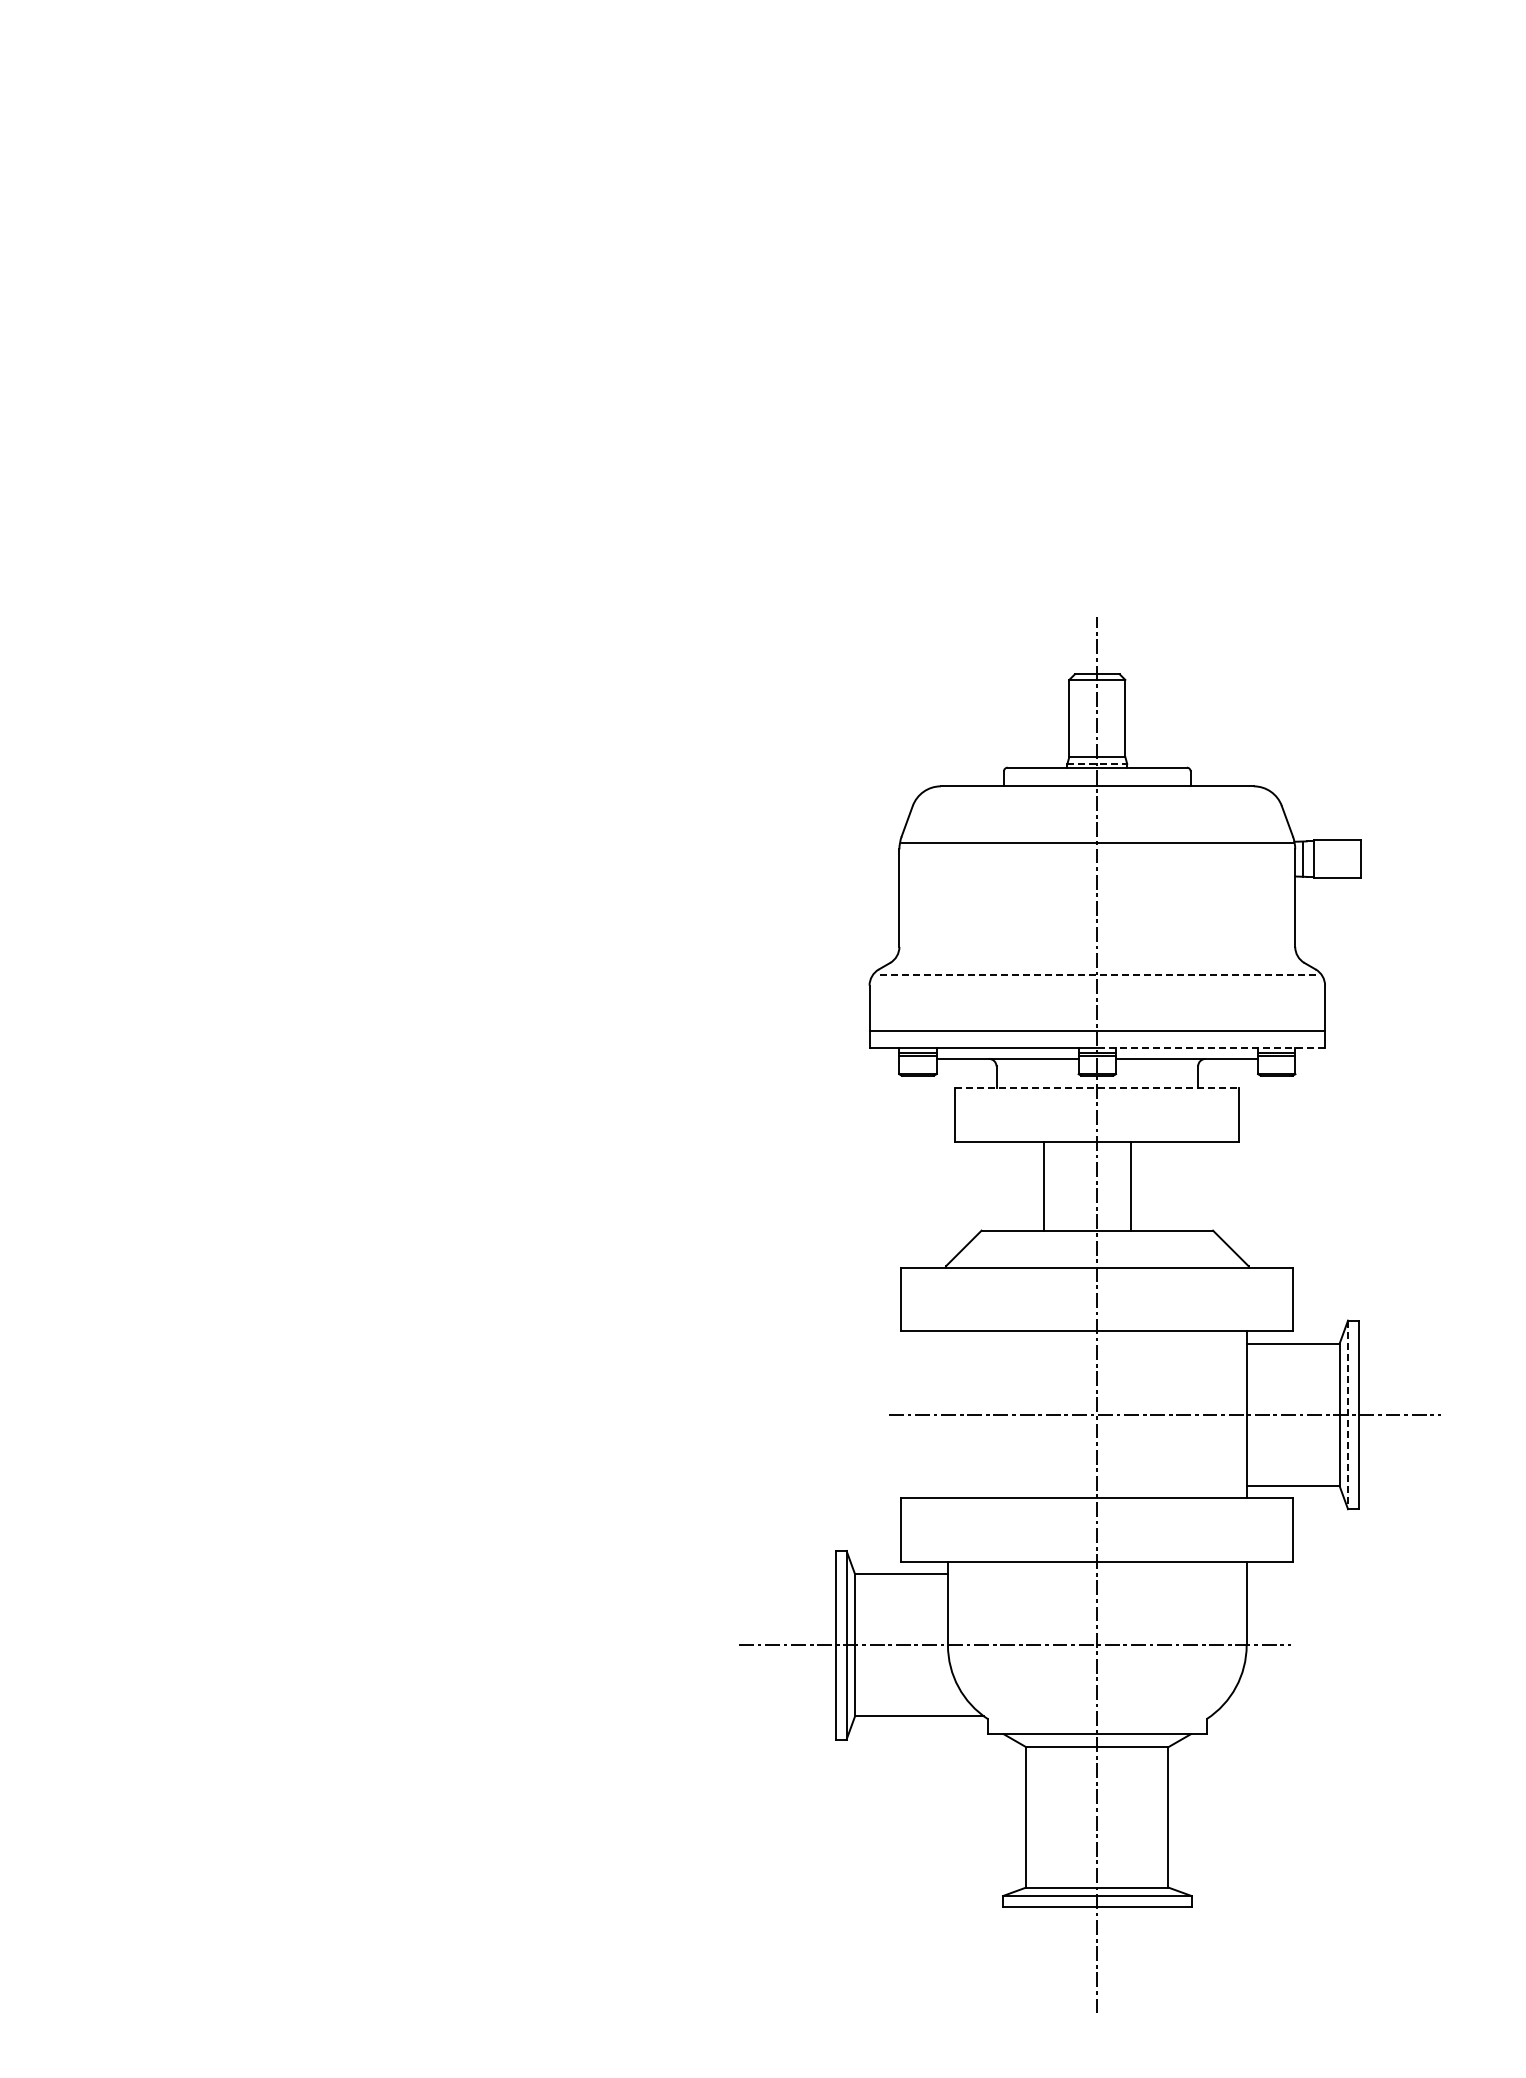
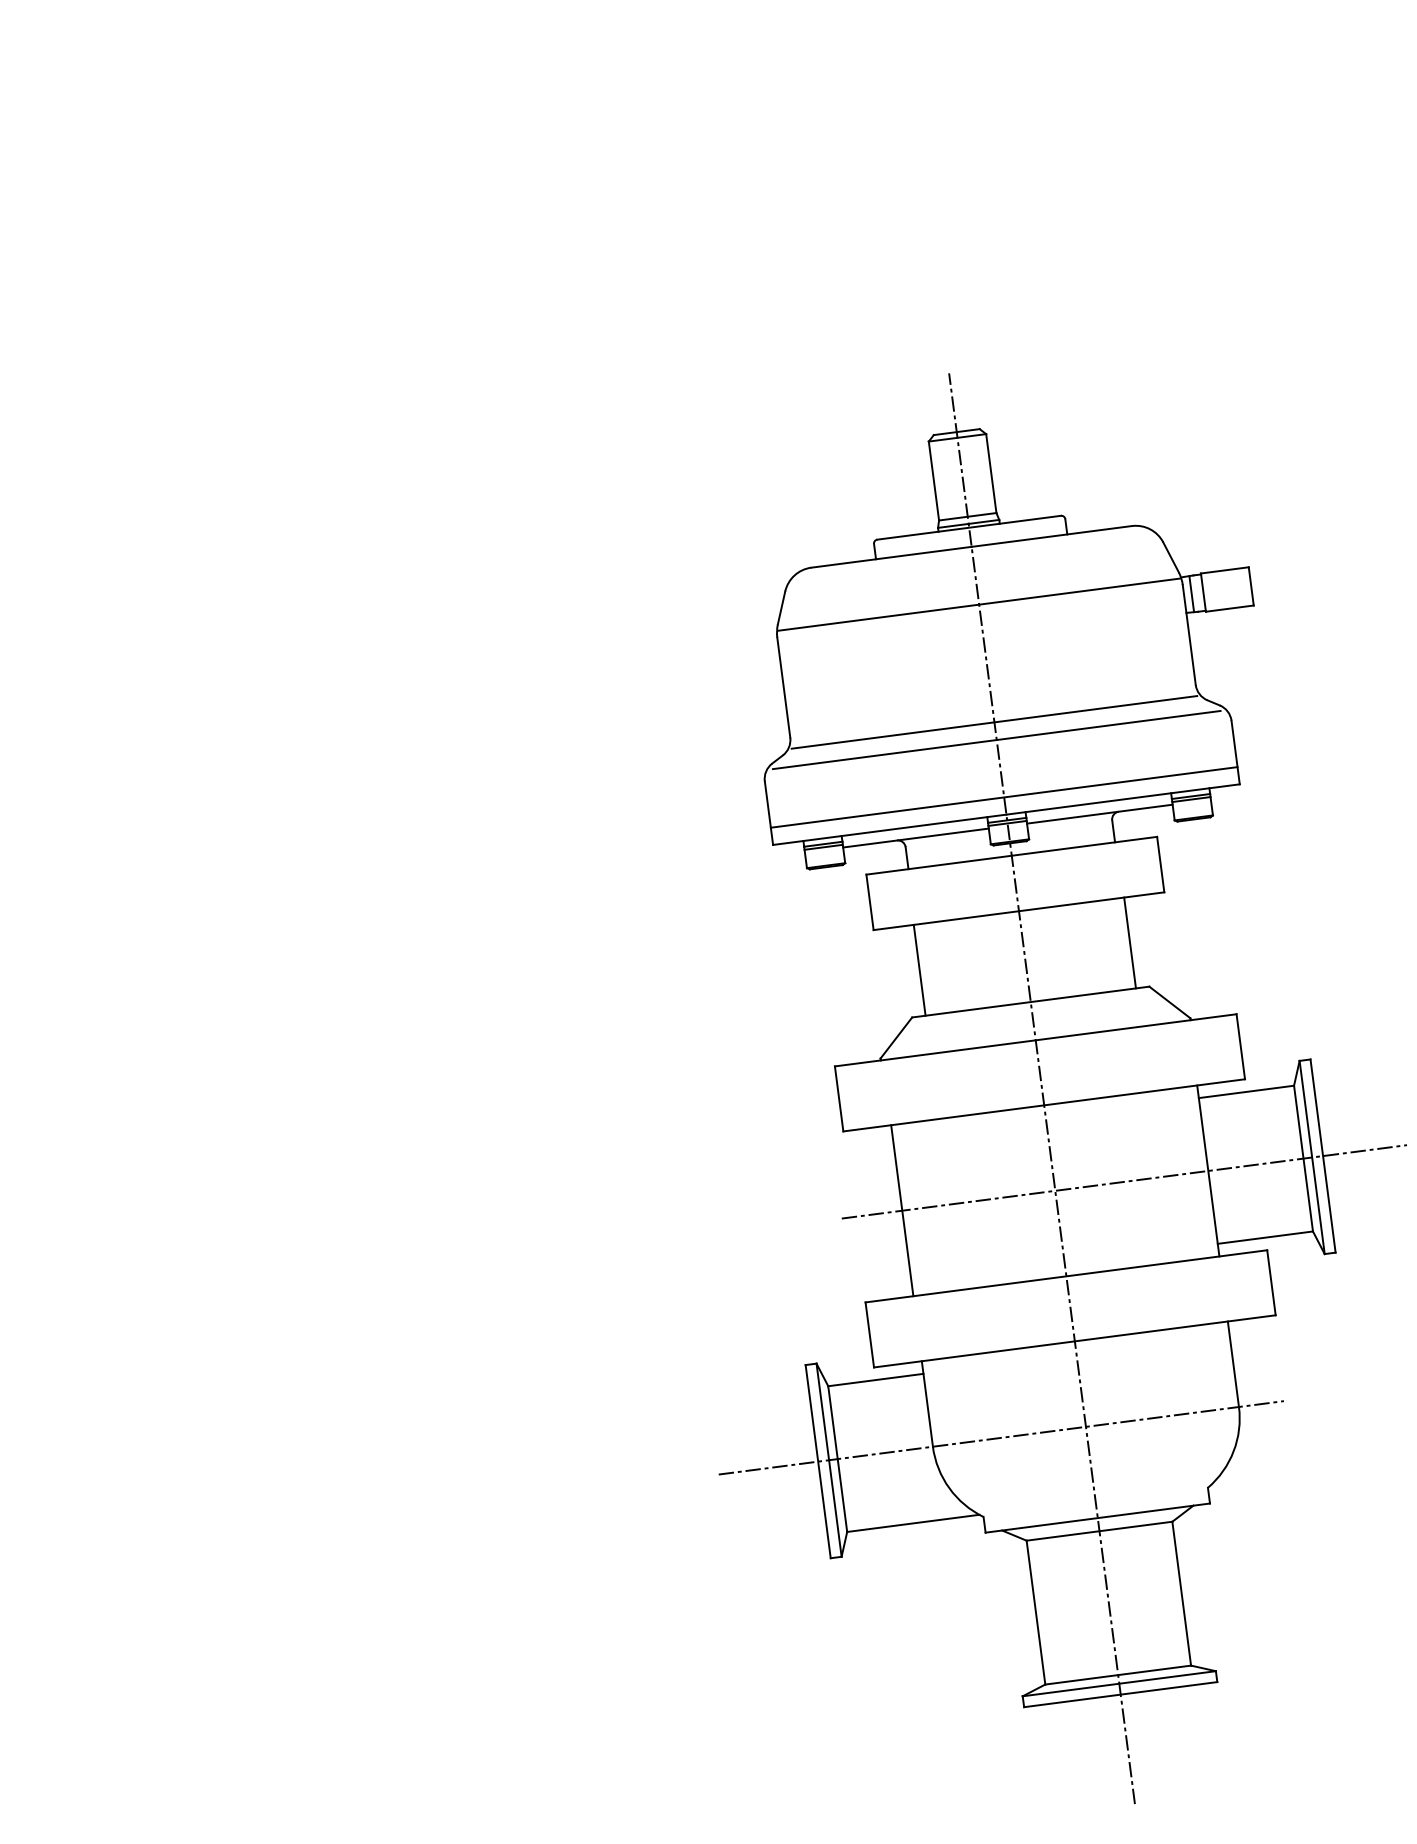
line: (1097, 763) -> (968, 523), dashed -> solid
line: (1097, 957) -> (994, 722), added
line: (1096, 974) -> (995, 739), dashed -> solid
line: (1211, 1047) -> (1123, 799), dashed -> solid
line: (1097, 1087) -> (1011, 855), dashed -> solid
line: (1043, 1185) -> (919, 969), moved
line: (1131, 1185) -> (1130, 942), moved
line: (947, 1414) -> (901, 1210), added
line: (1348, 1415) -> (1312, 1158), dashed -> solid

